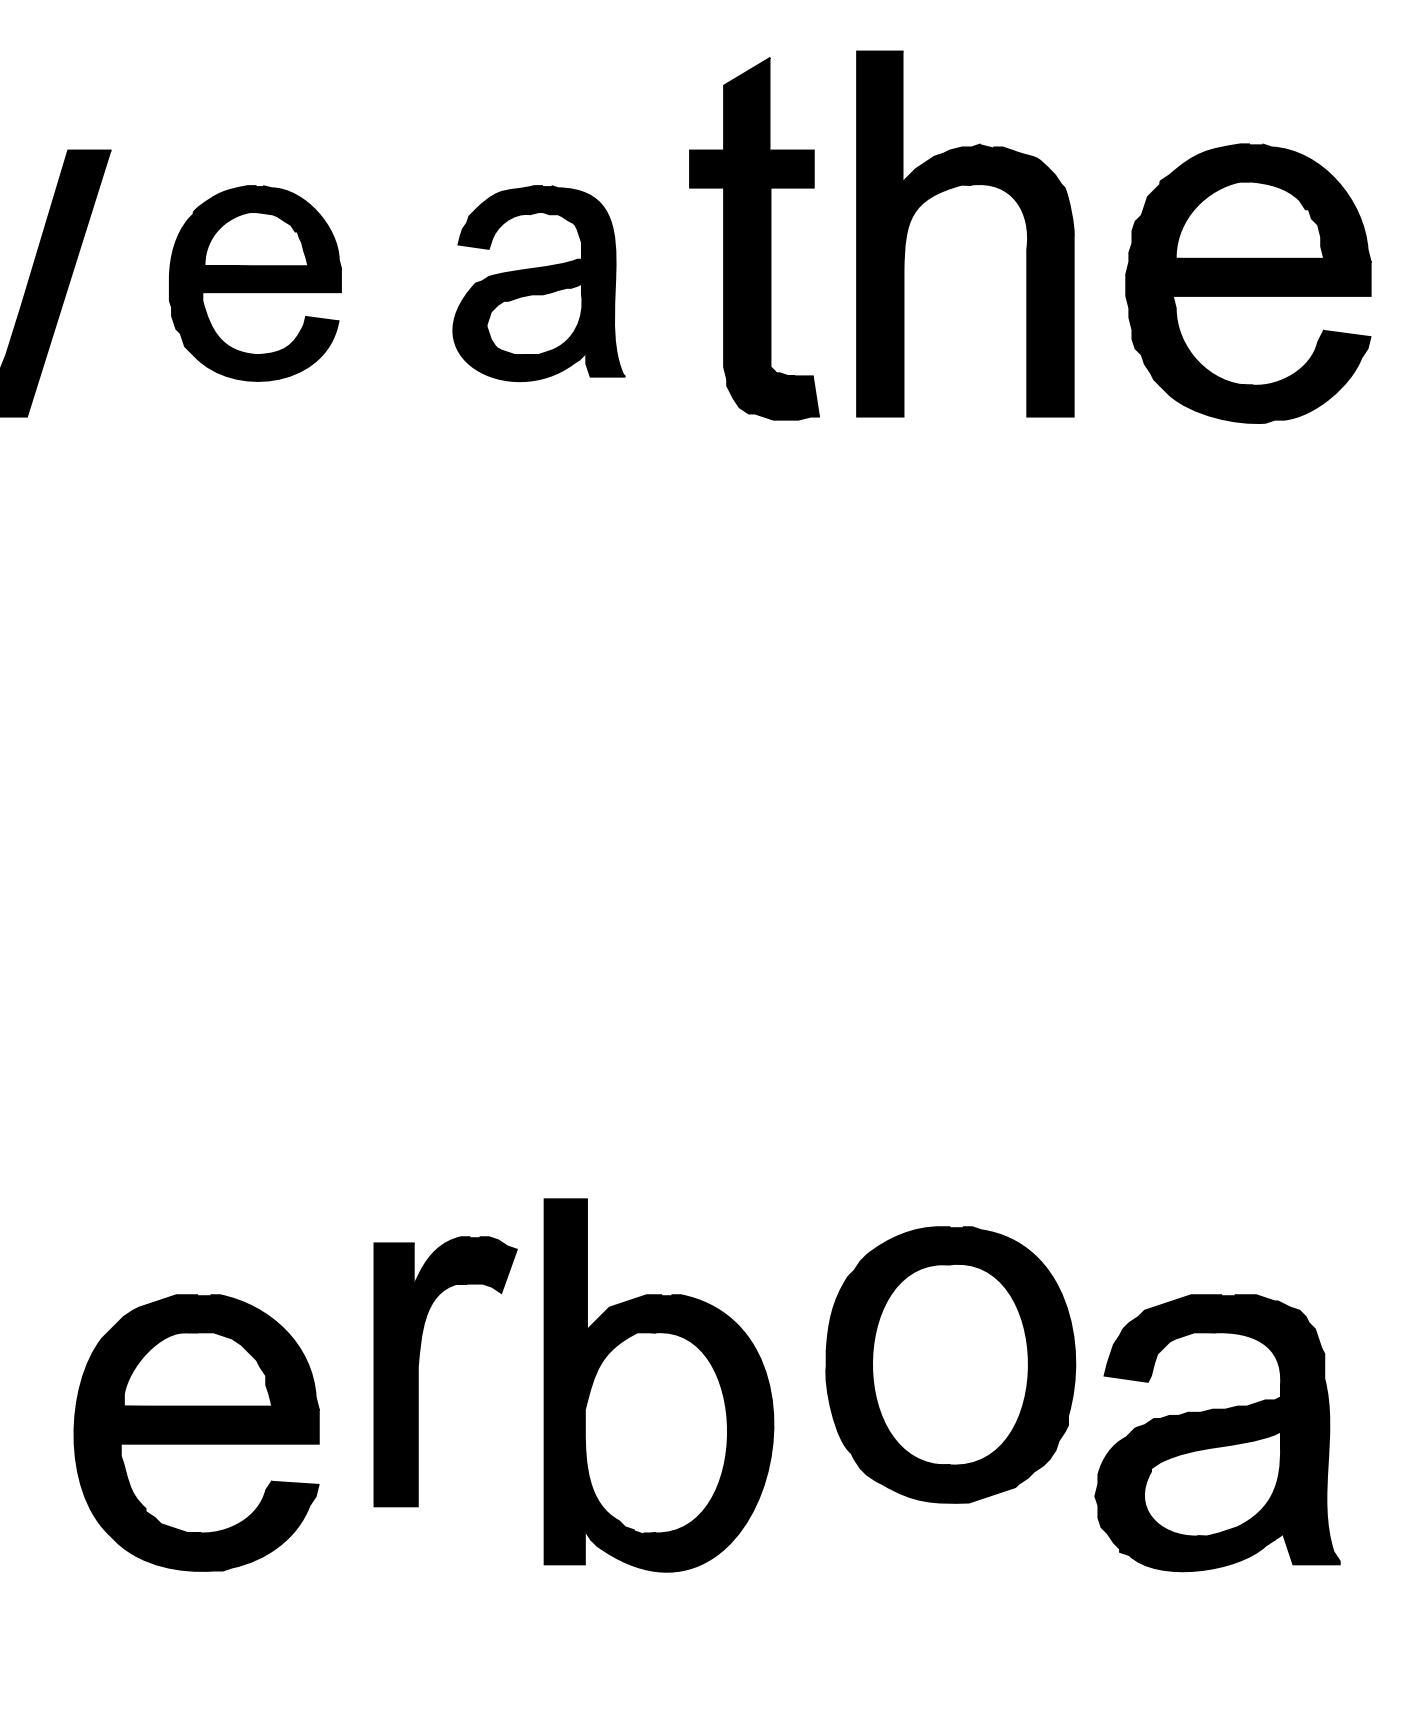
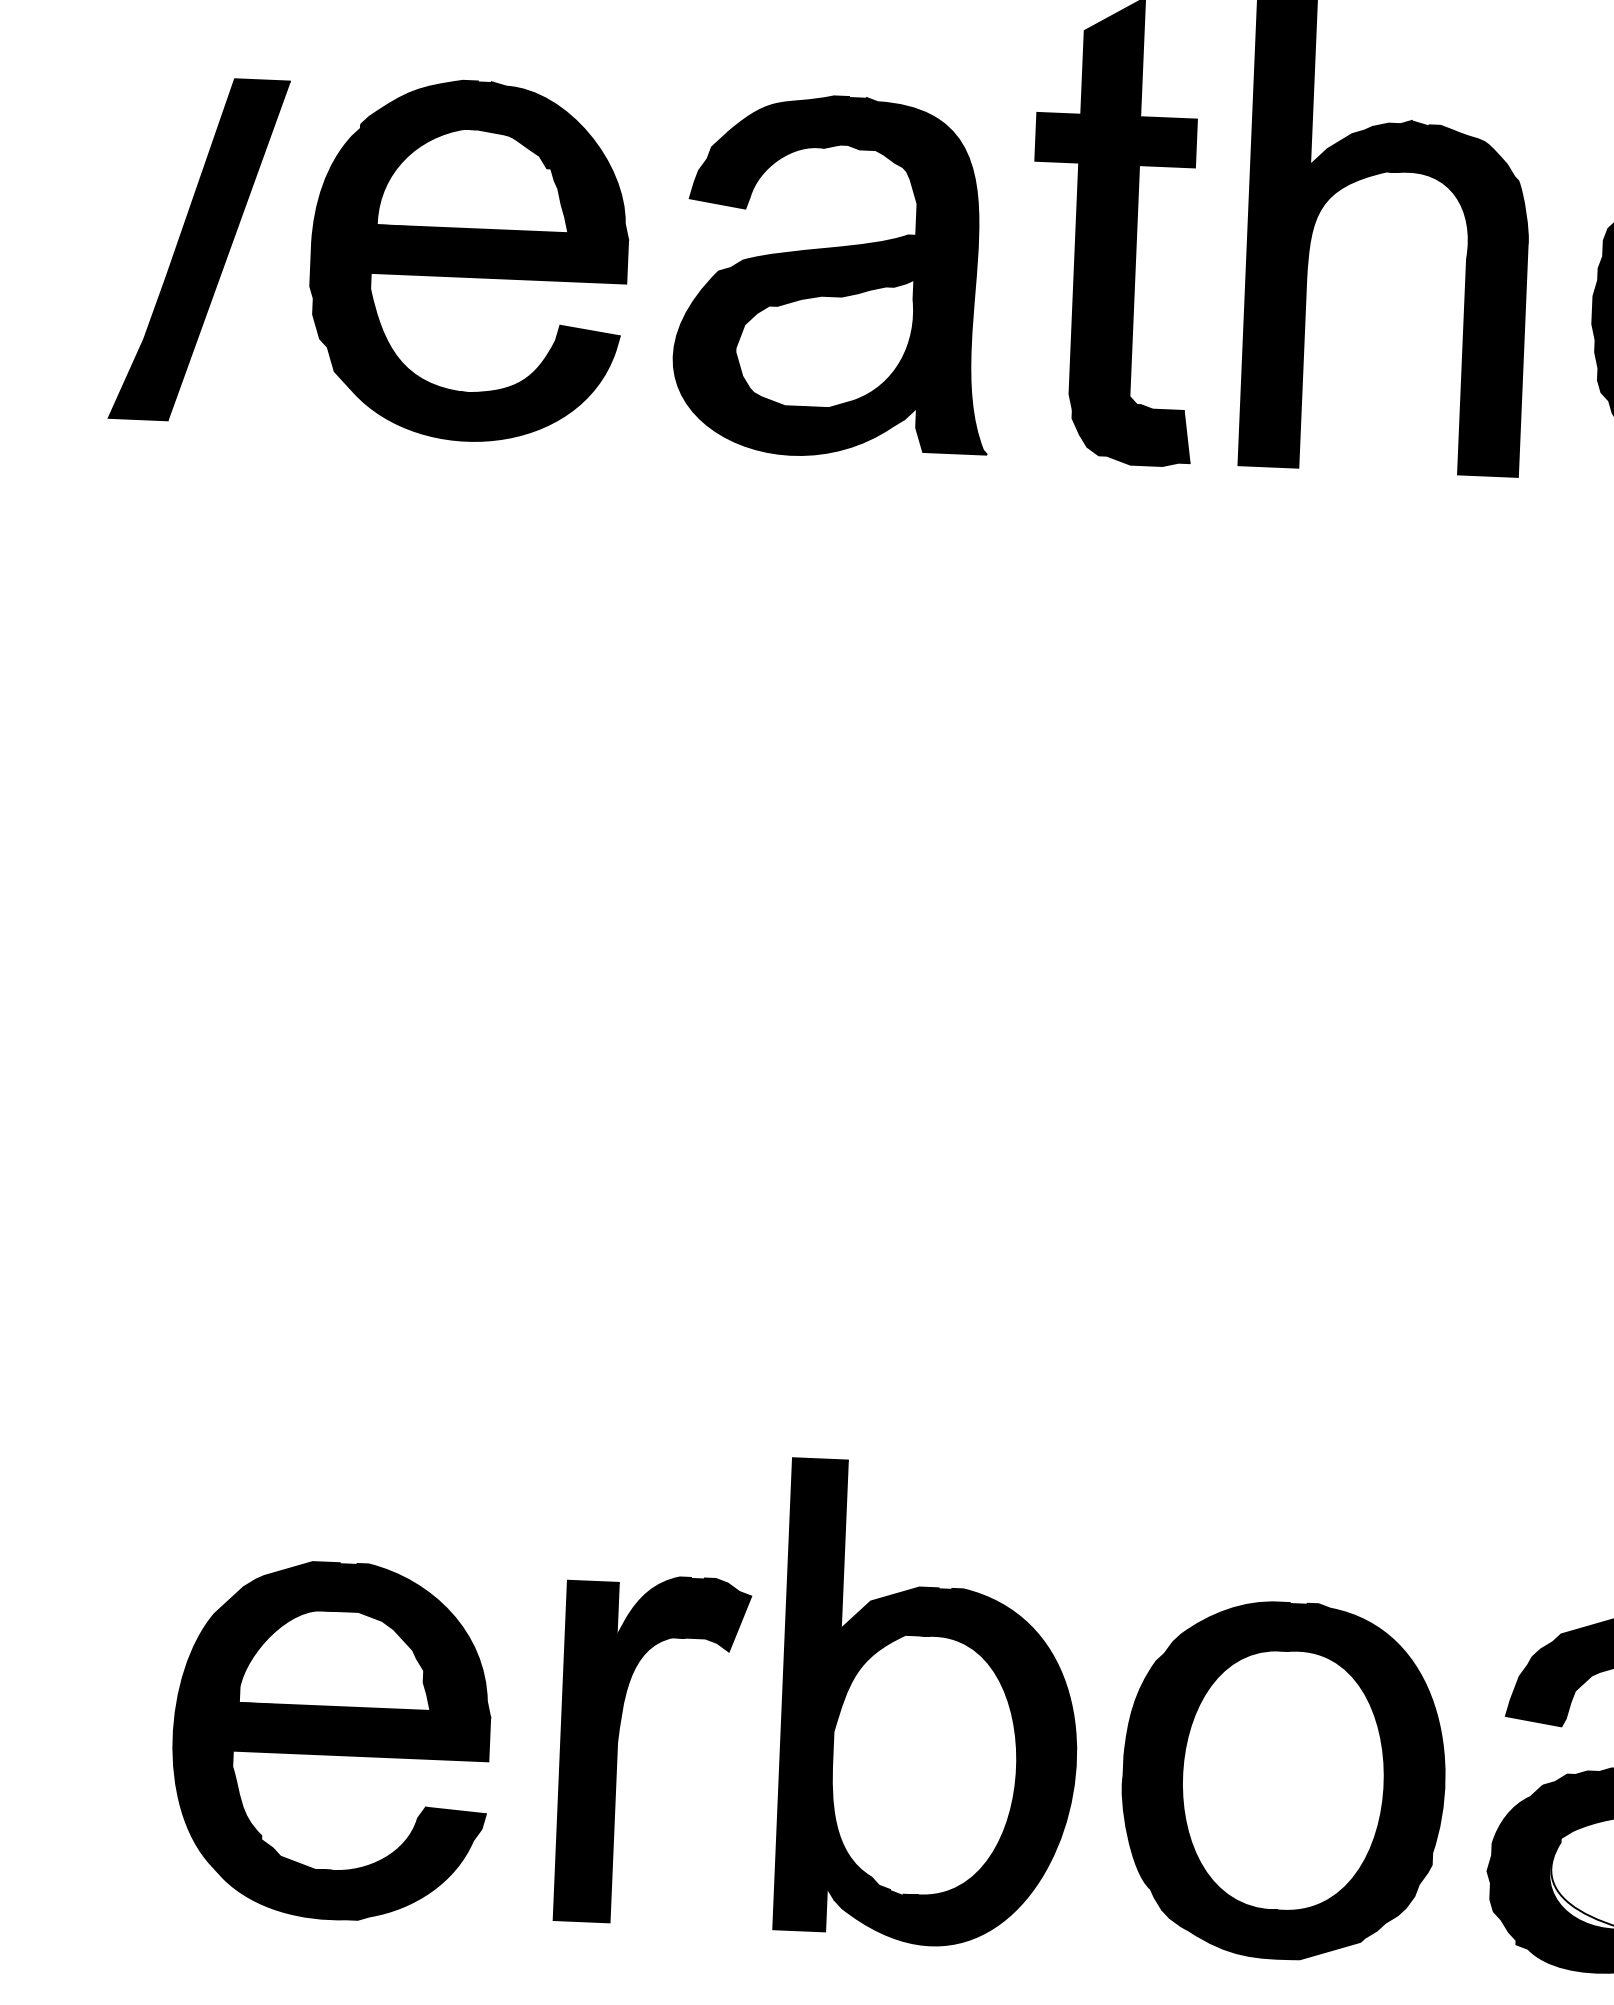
part: (255, 283) -> (469, 260), size x1.43
part: (538, 283) -> (834, 276), size x1.43
part: (950, 1364) -> (1283, 1780), moved
part: (418, 1371) -> (617, 1748), moved

